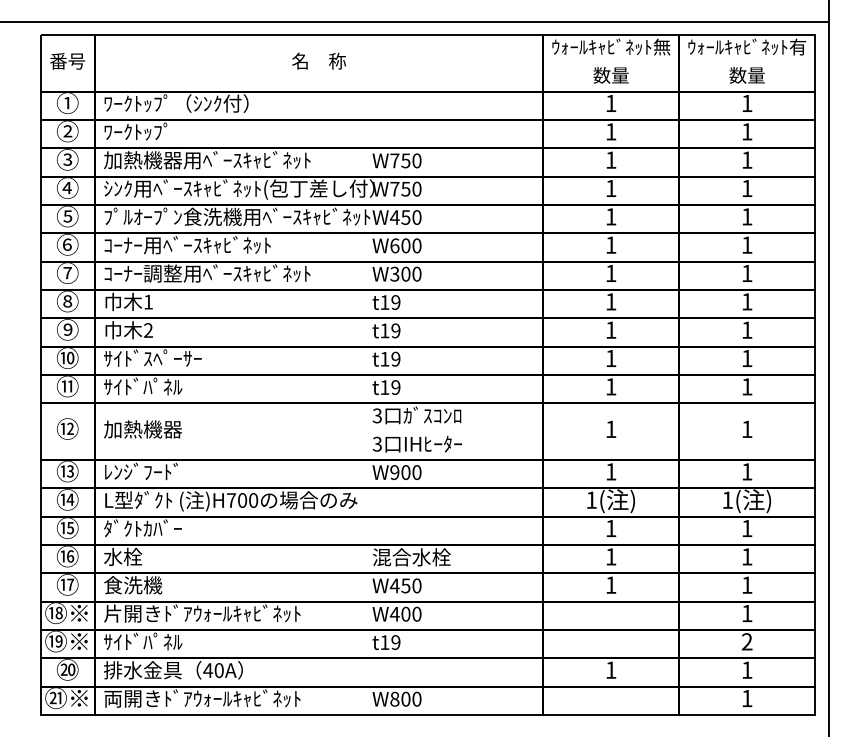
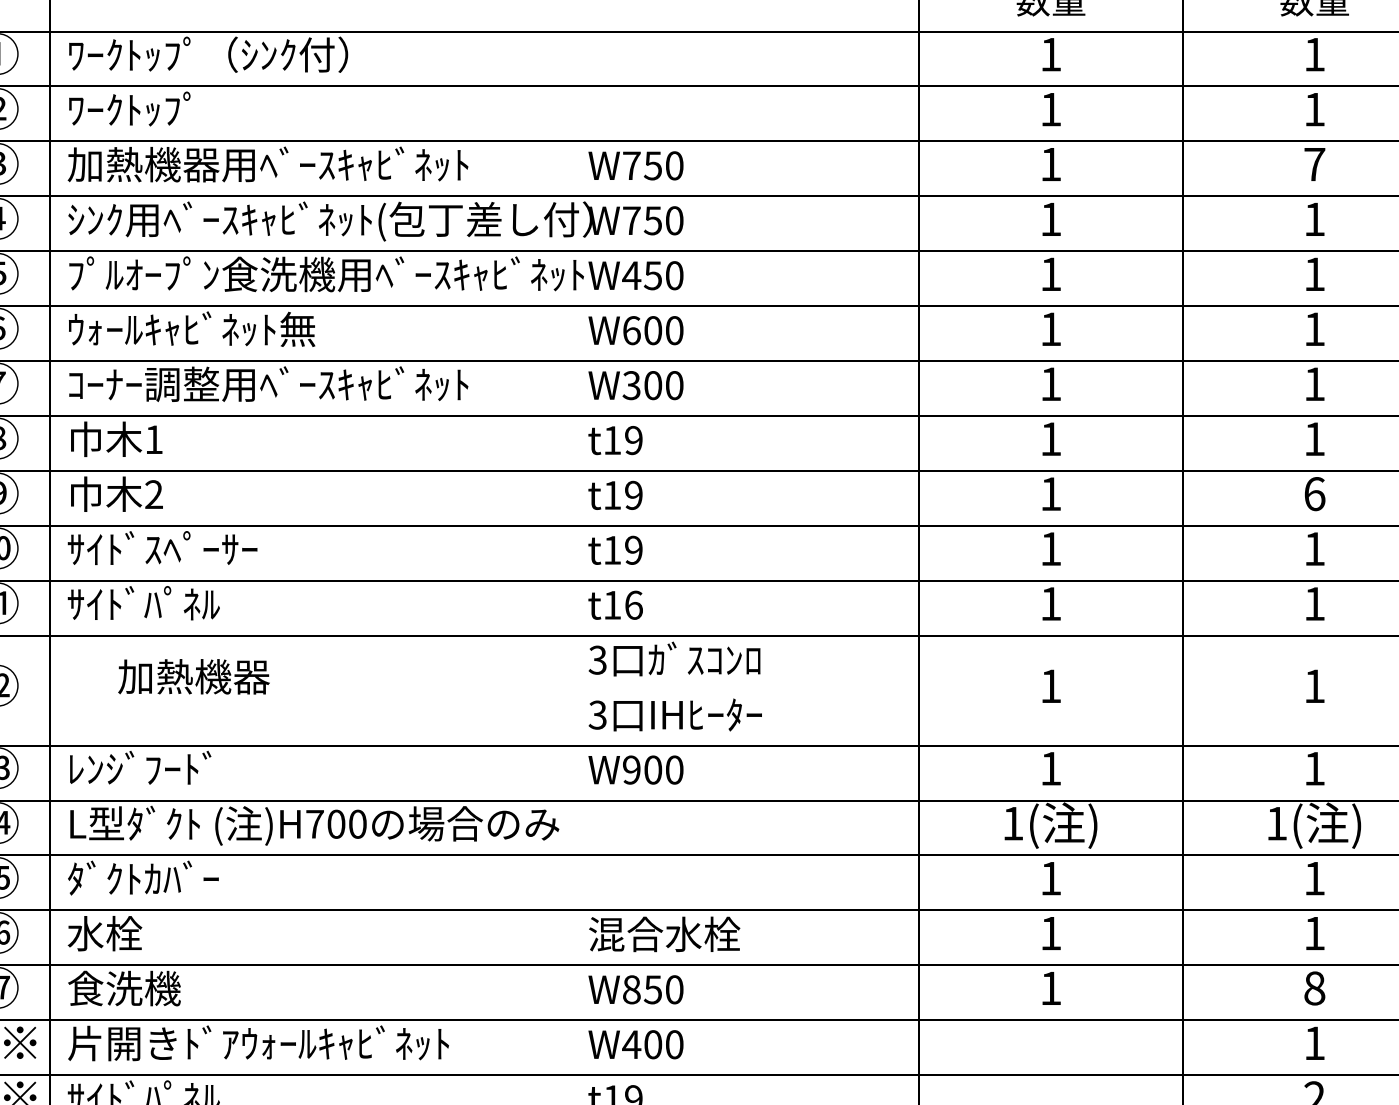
text: (747, 159) -> (1315, 163), 1 -> 7
text: (187, 245) -> (229, 329), ｺｰﾅｰ用ﾍﾞｰｽｷｬﾋﾞﾈｯﾄ -> ｳｫｰﾙｷｬﾋﾞﾈｯﾄ無
text: (747, 329) -> (1315, 492), 1 -> 6
text: (395, 387) -> (632, 605), t19 -> t16
text: (142, 429) -> (192, 676), moved
text: (746, 584) -> (1313, 987), 1 -> 8
text: (394, 585) -> (631, 988), W450 -> W850

